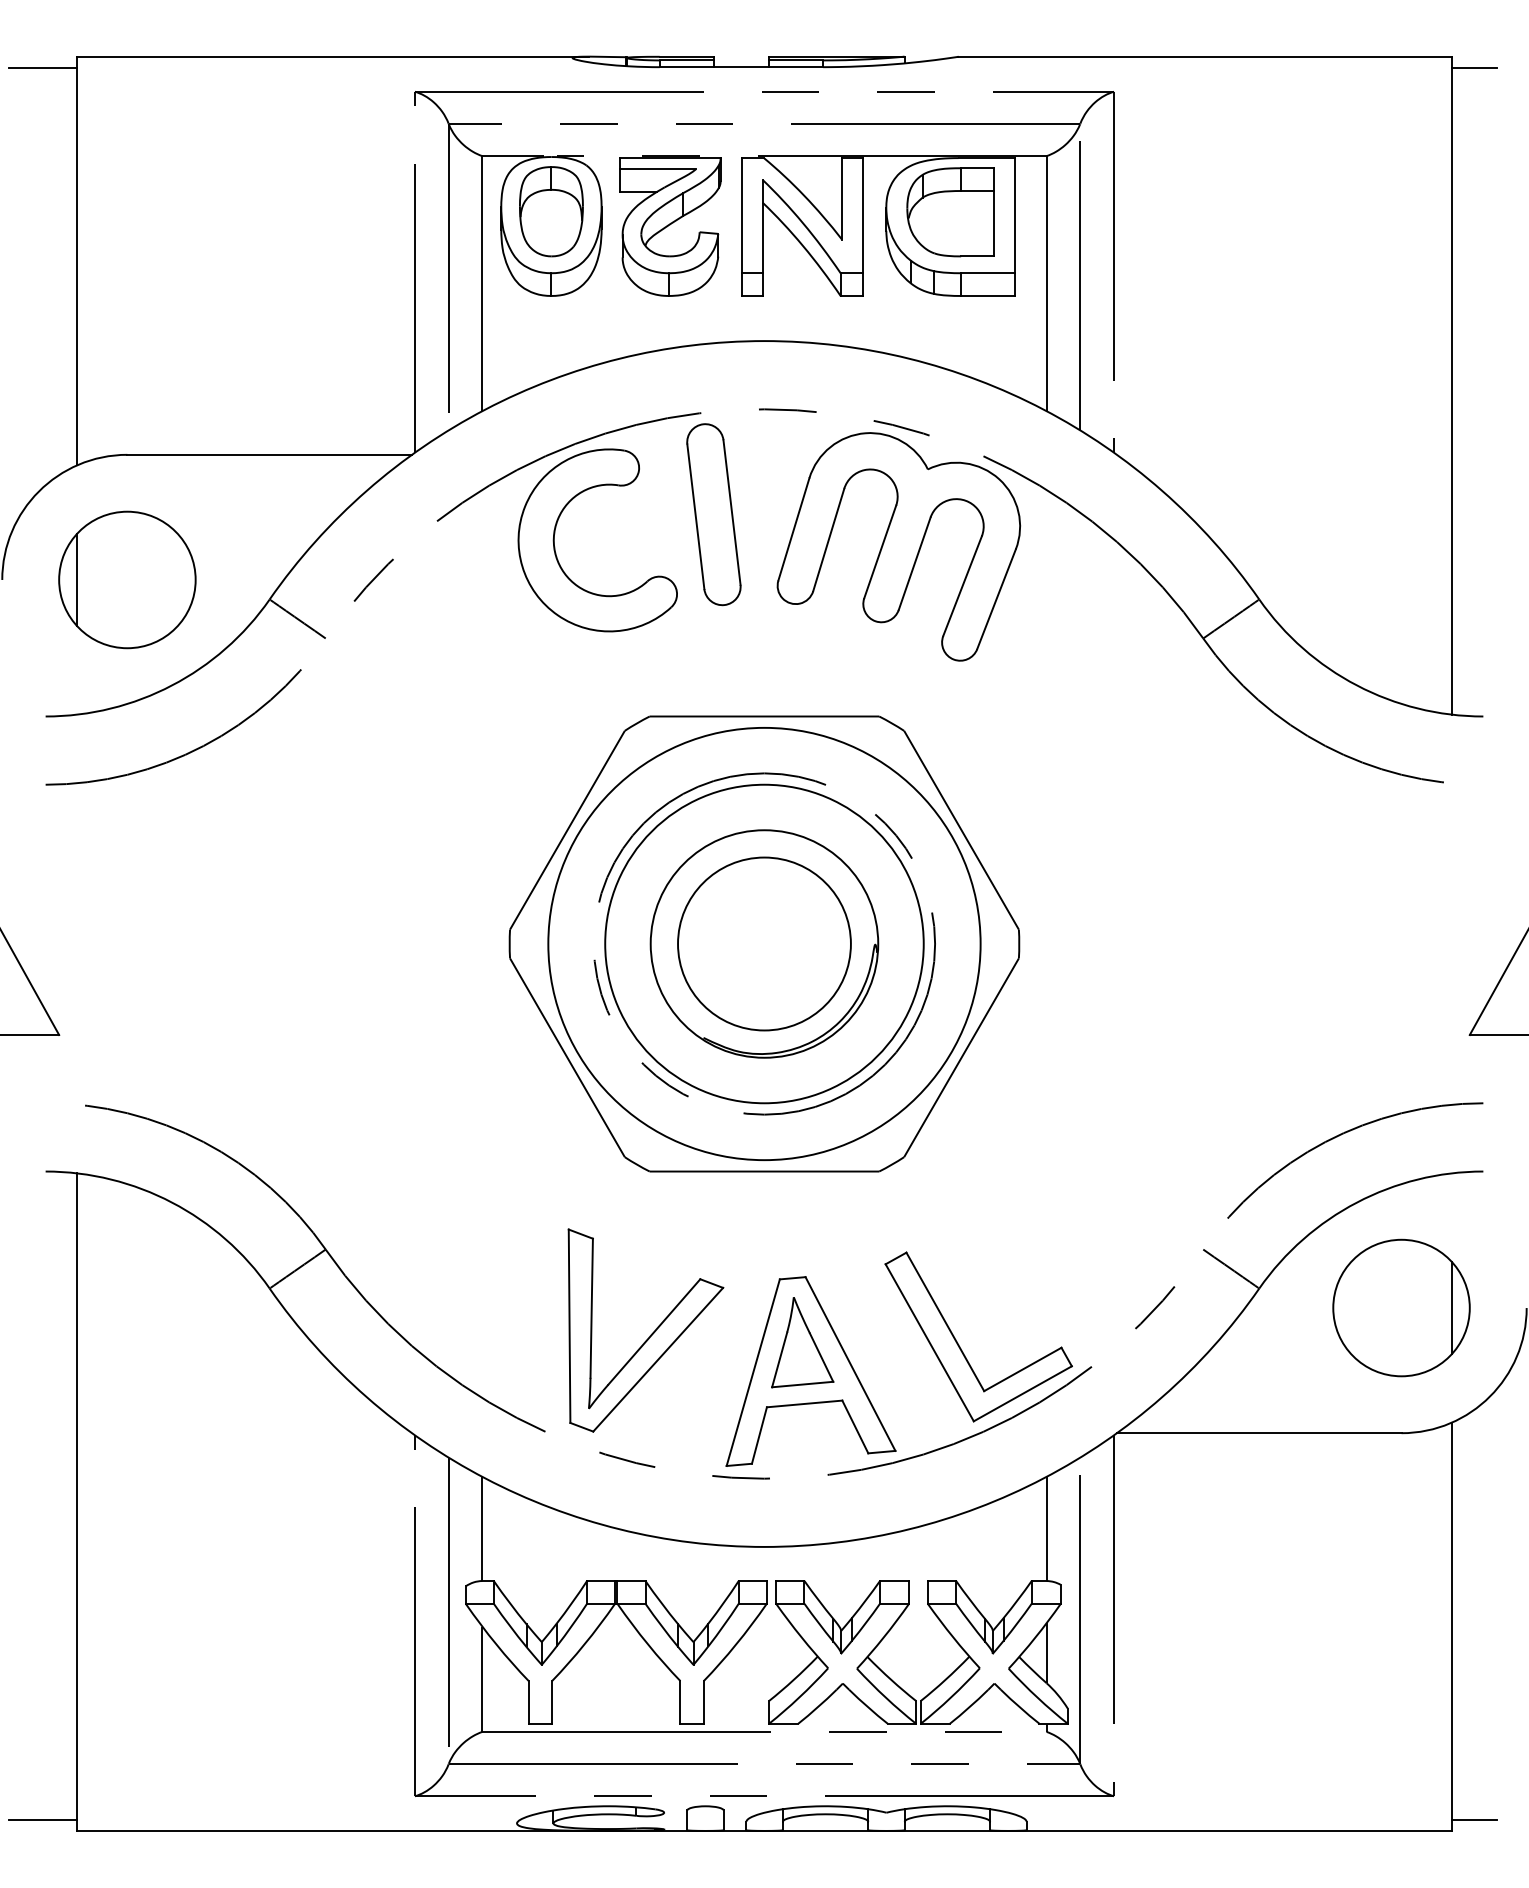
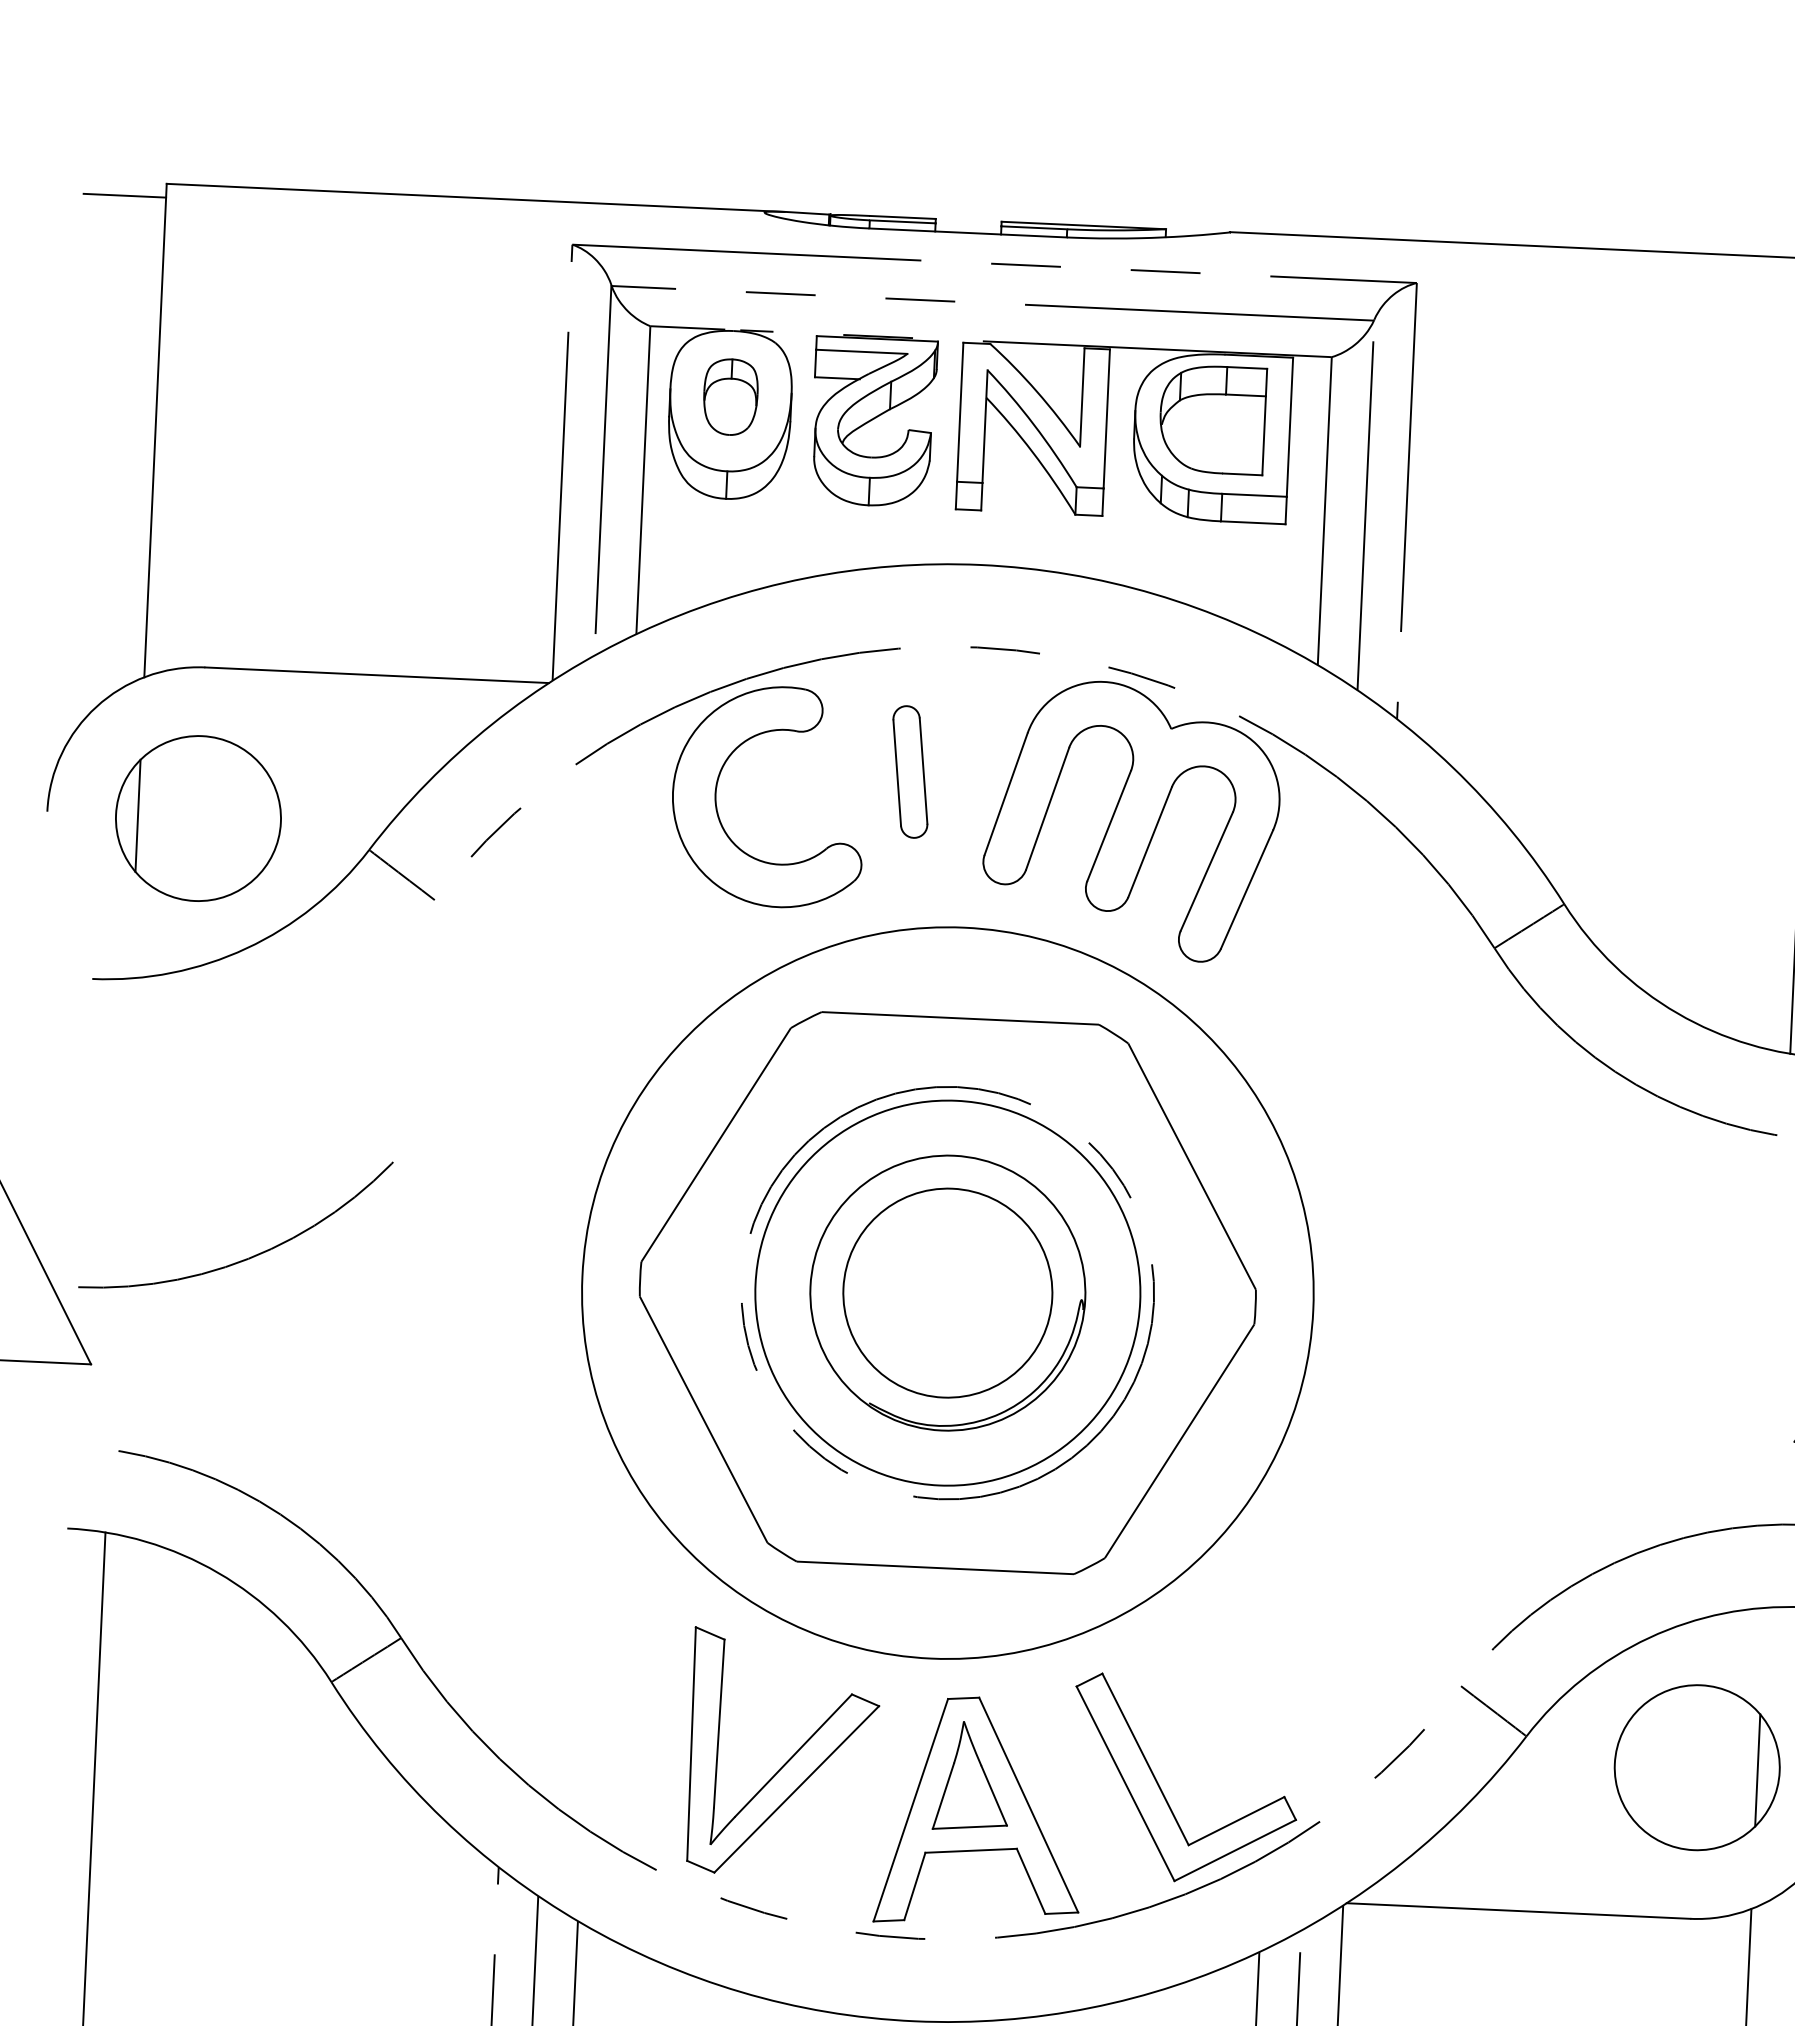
part: (551, 211) -> (730, 396), size x0.7
part: (713, 514) -> (909, 771), size x0.6
arc: (185, 753) -> (248, 1257), moved
circle: (764, 943) -> (947, 1292), size x1.4

